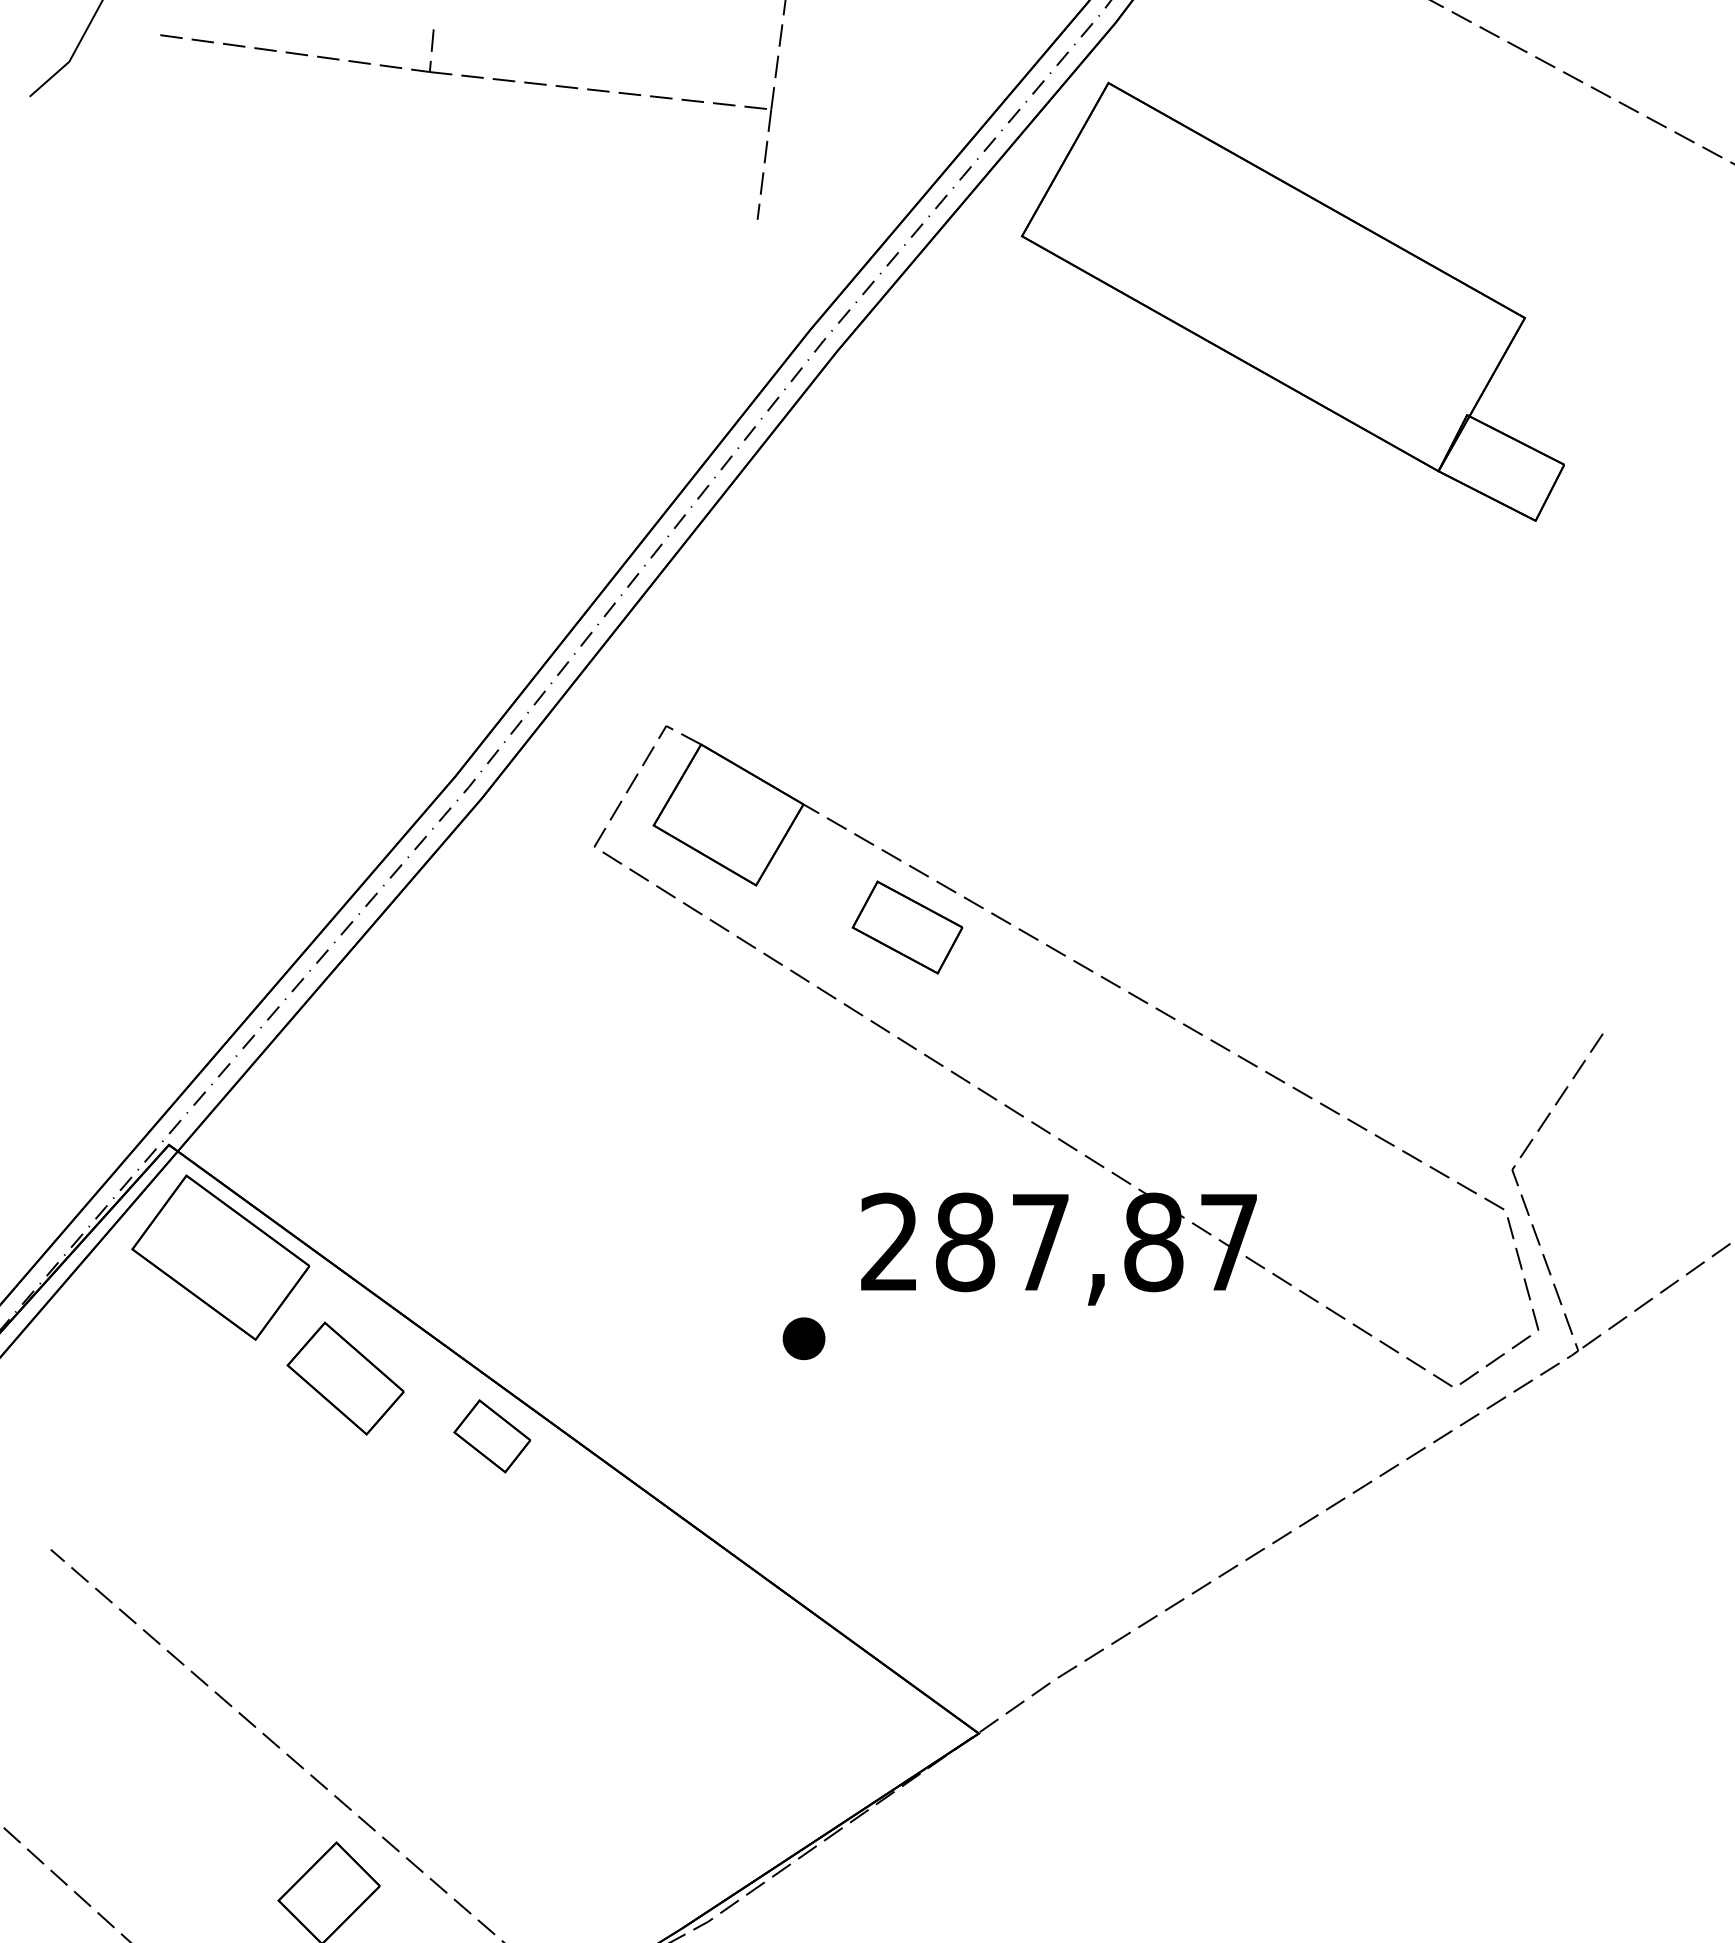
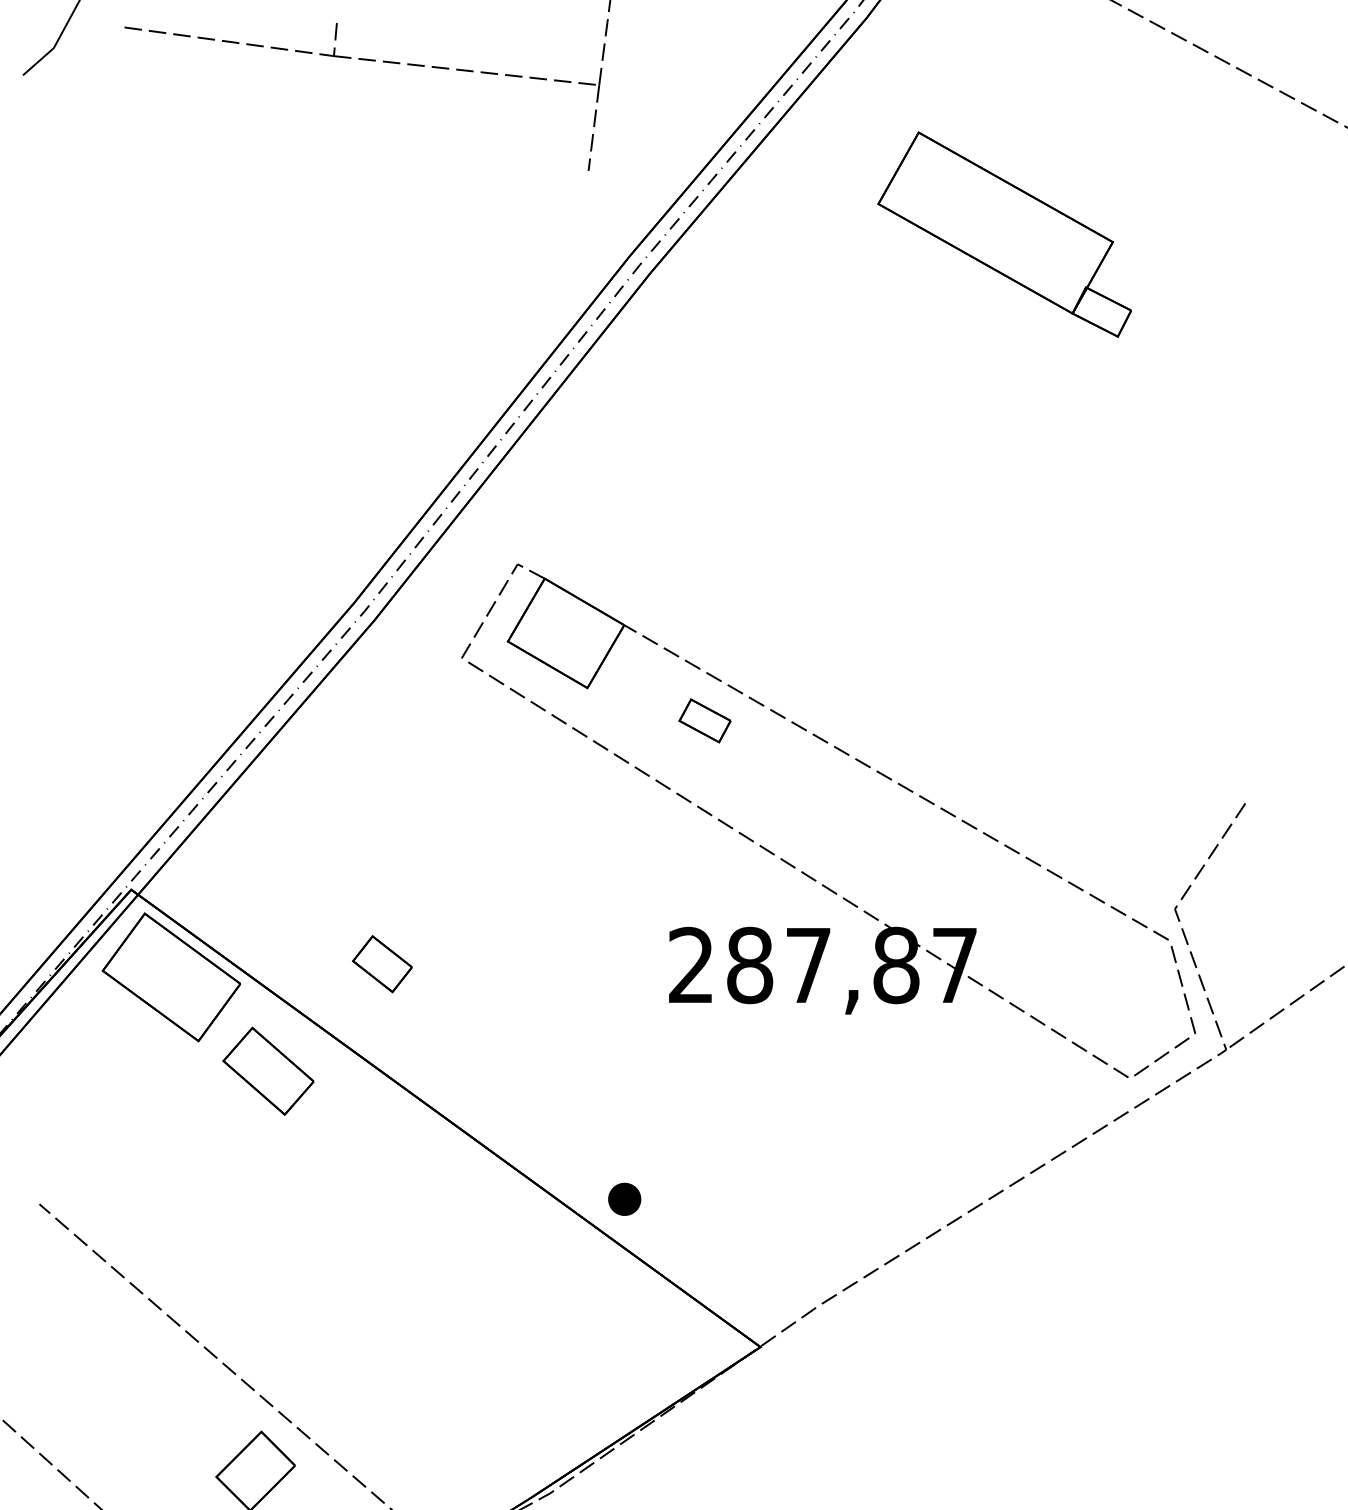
part: (1292, 301) -> (1004, 234), size x0.6
part: (906, 927) -> (704, 720), size x0.6
part: (803, 1337) -> (624, 1198), moved
part: (492, 1436) -> (382, 964), moved

